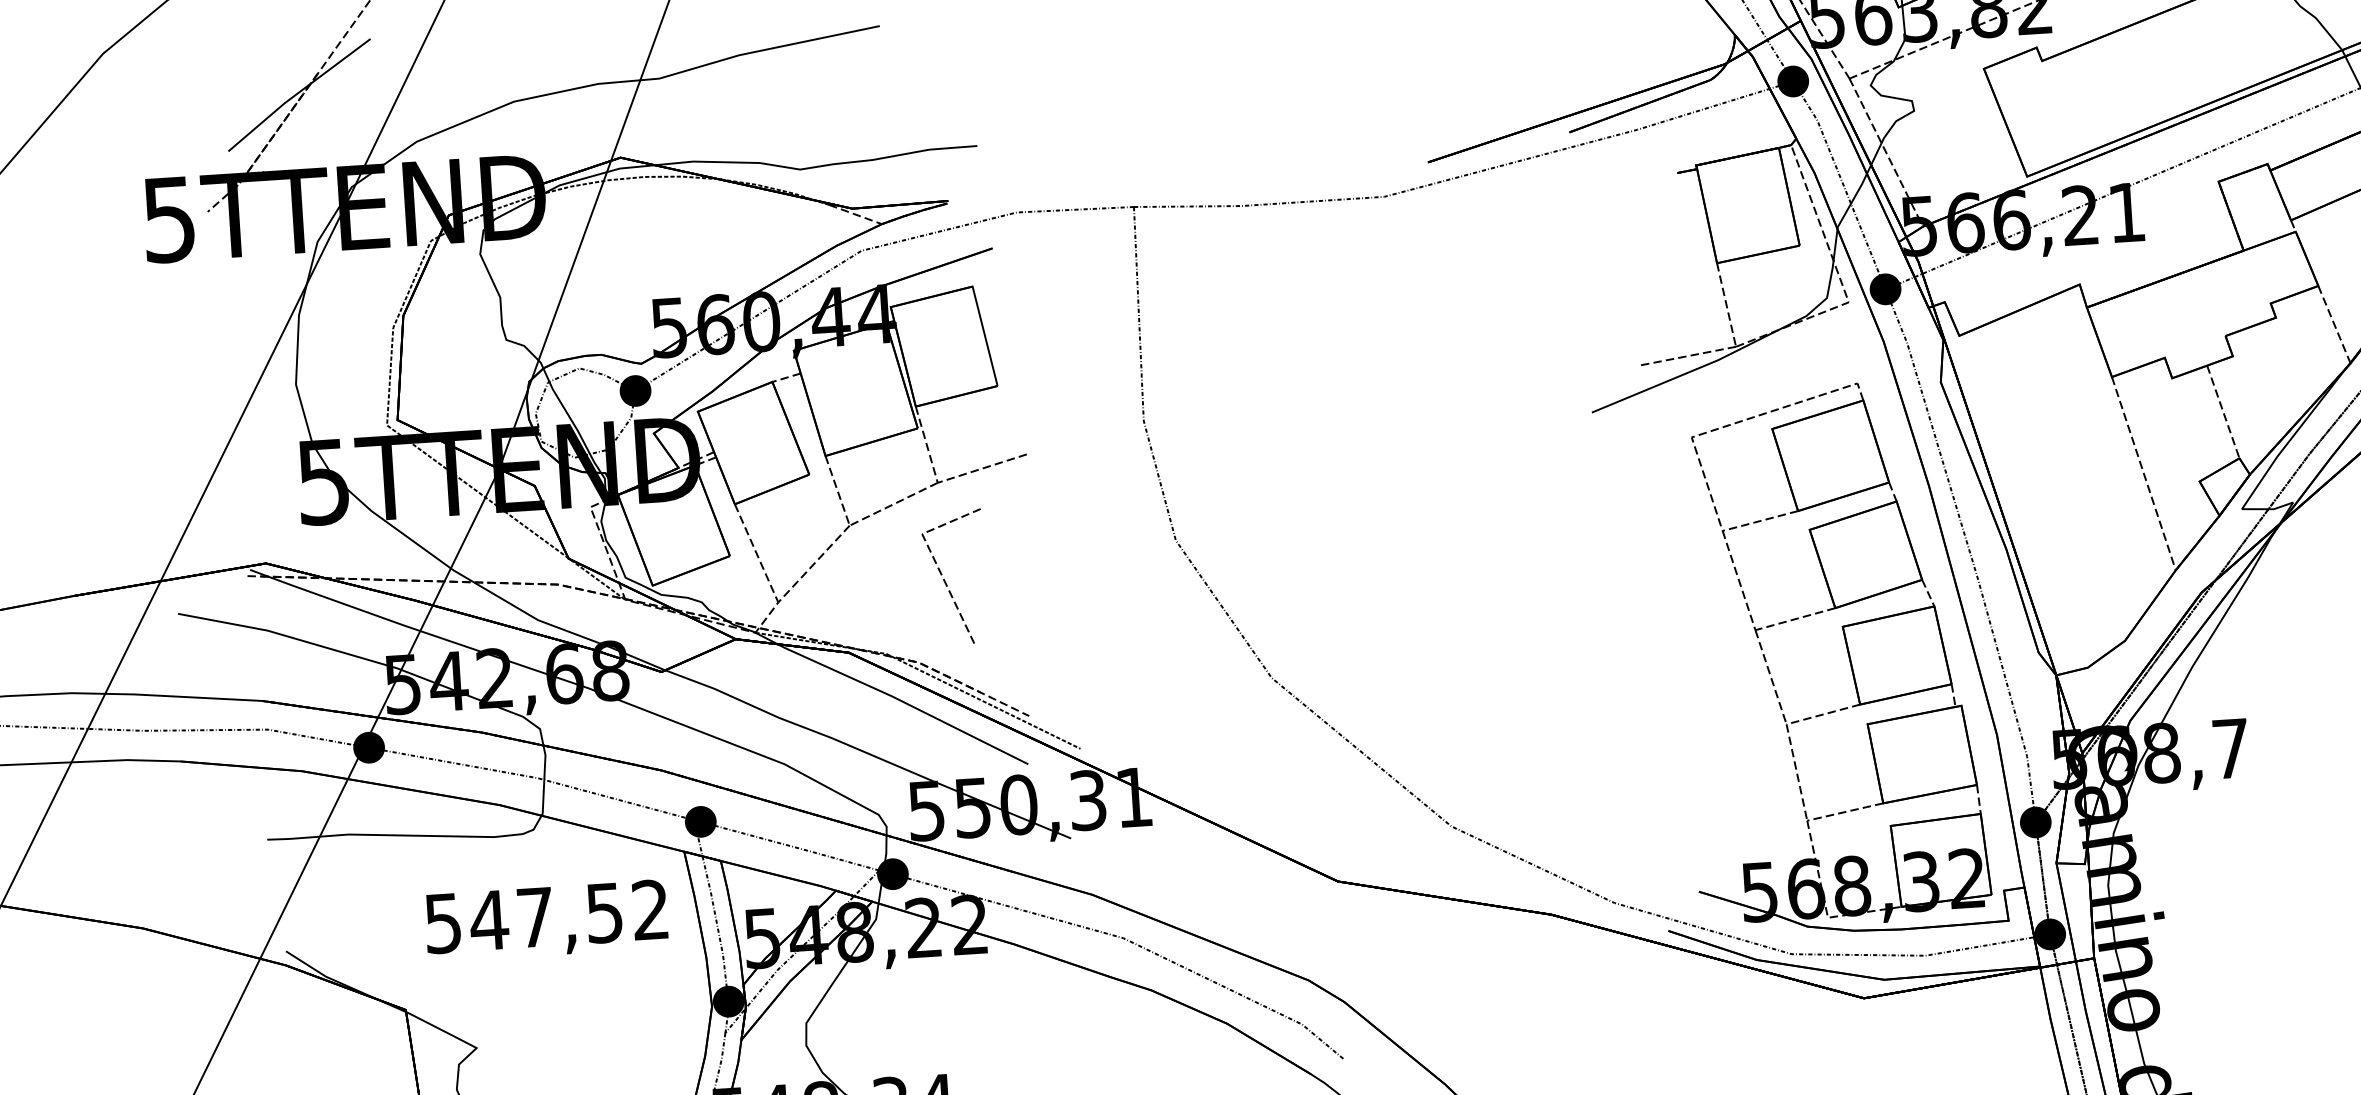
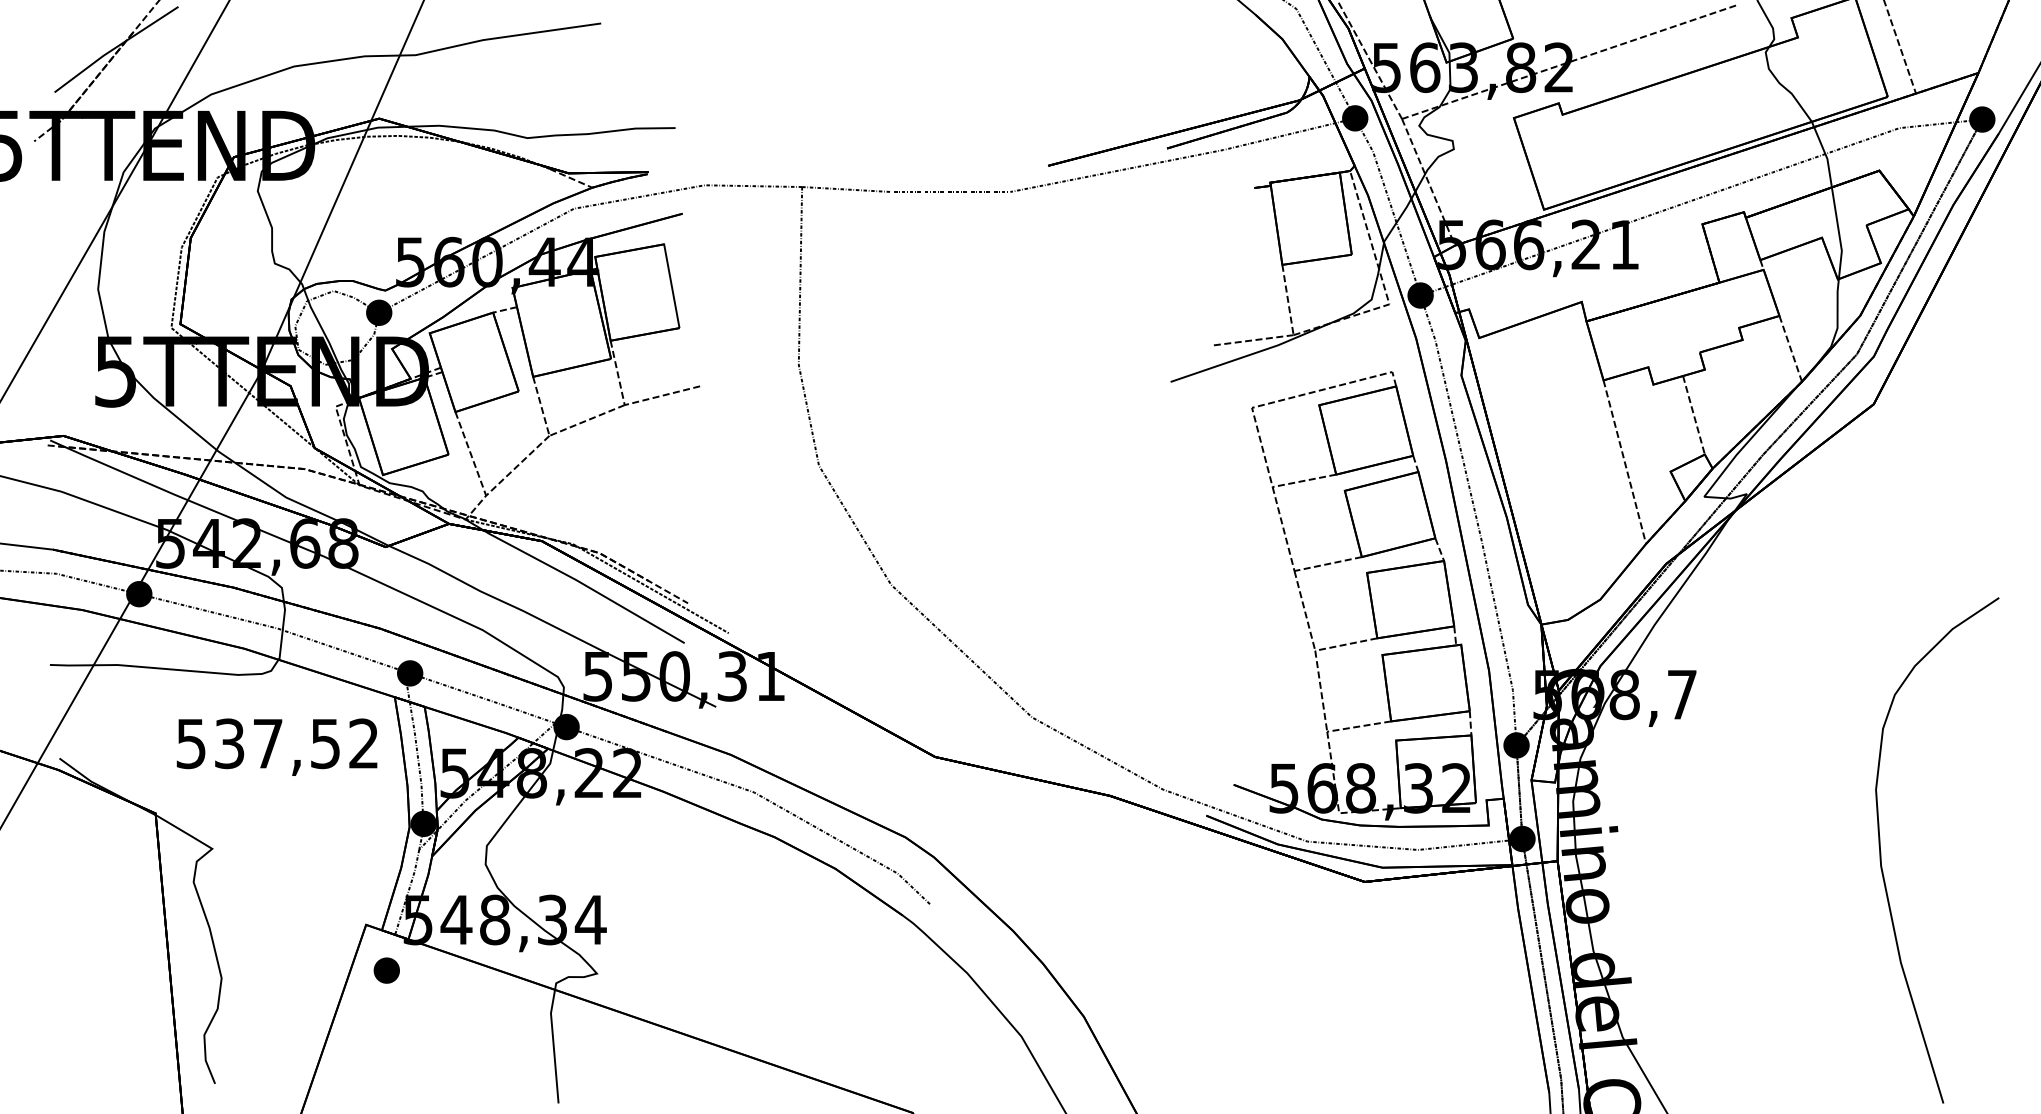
line: (946, 581) -> (626, 487), removed
text: (489, 920) -> (229, 743), 547,52 -> 537,52

